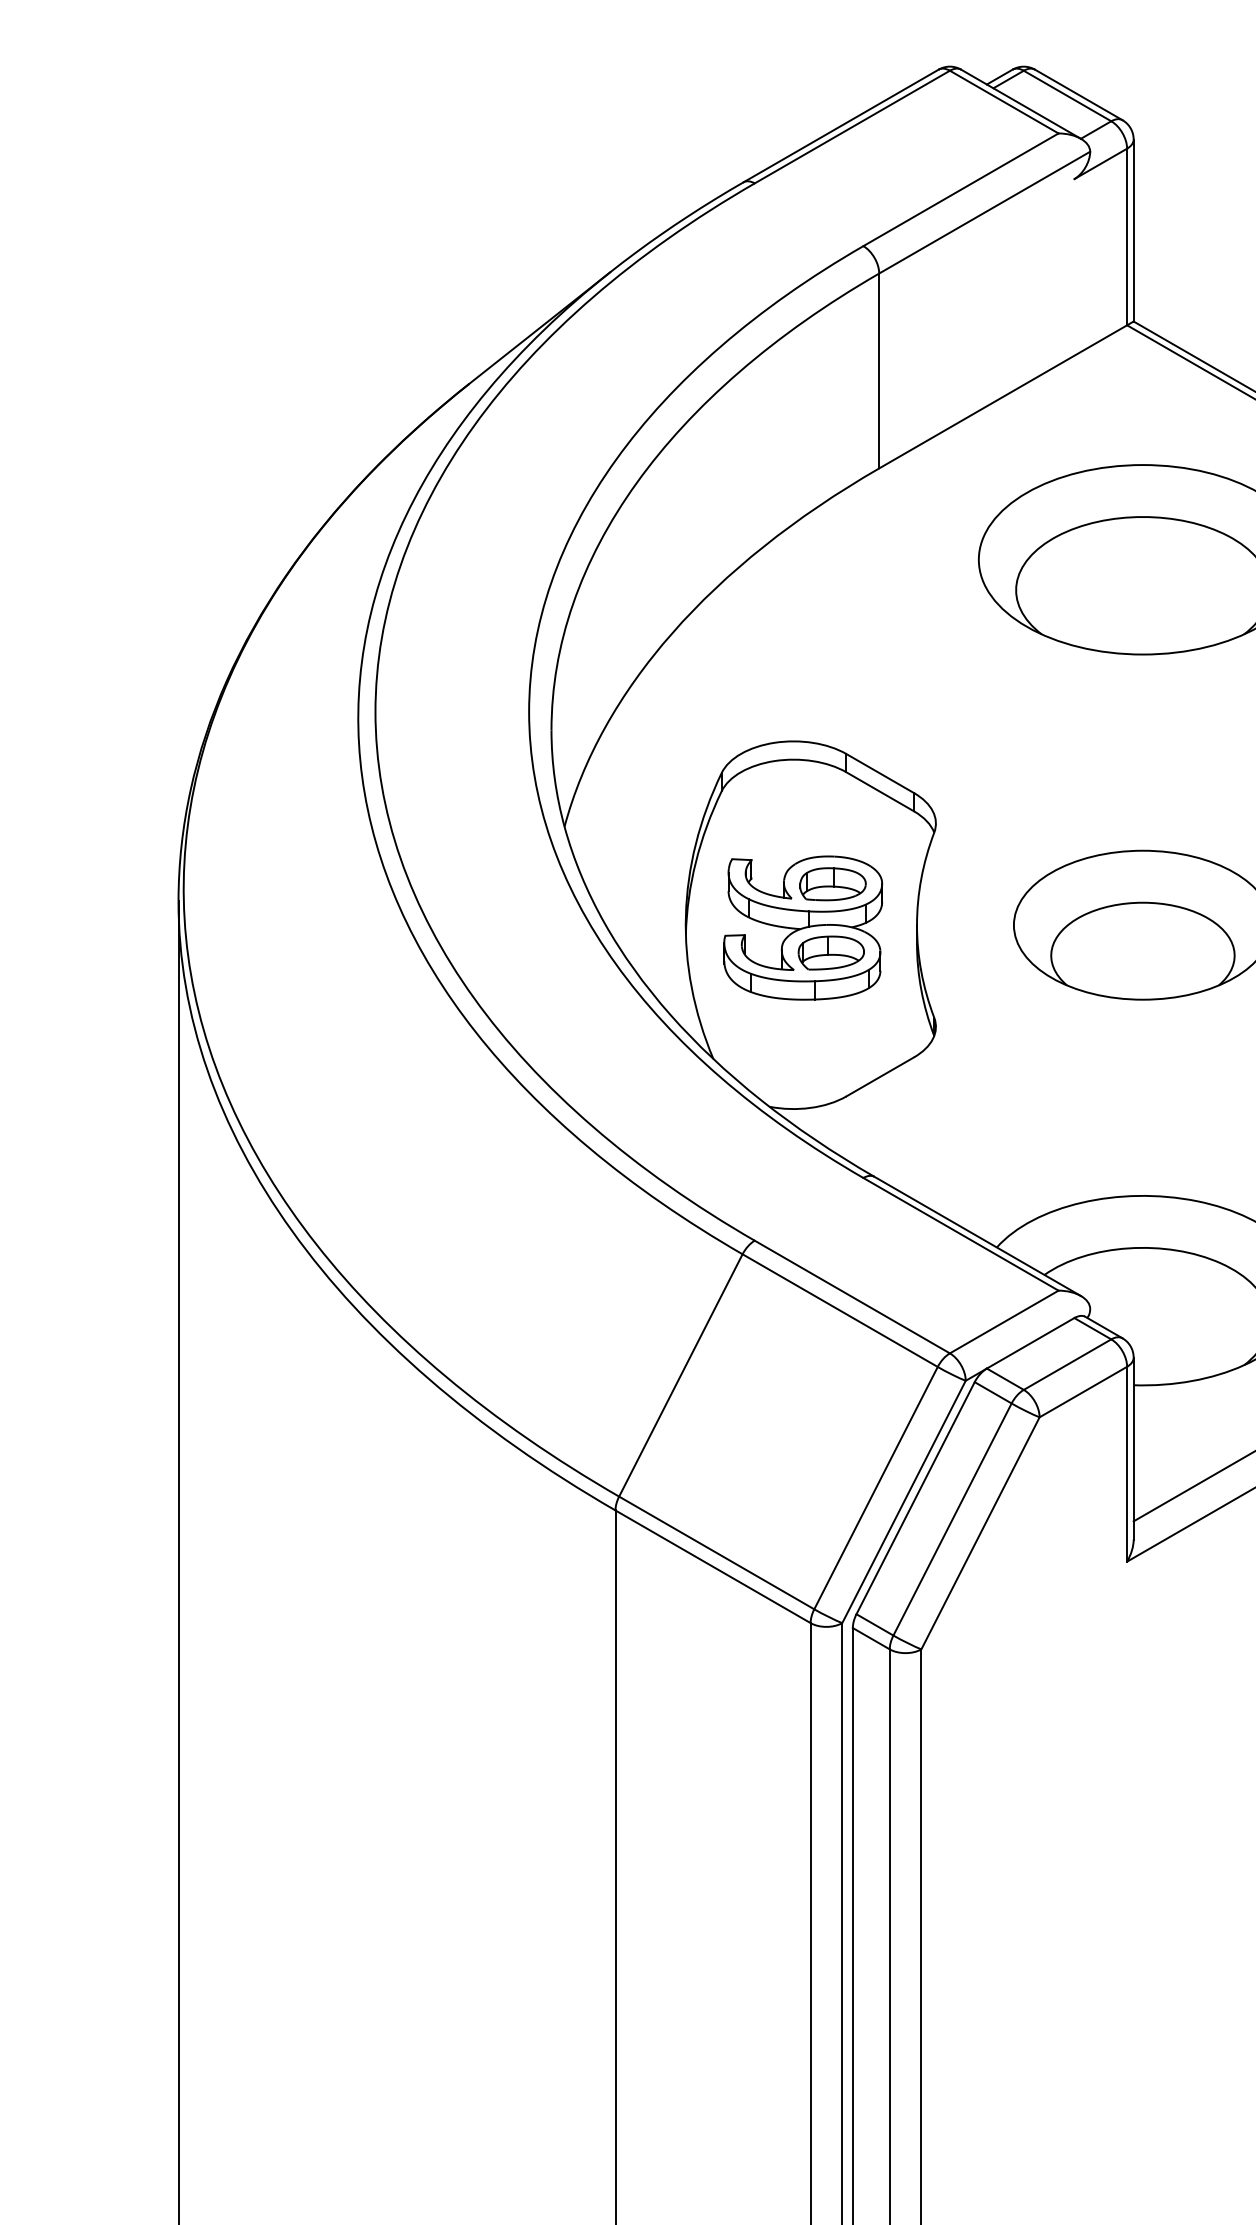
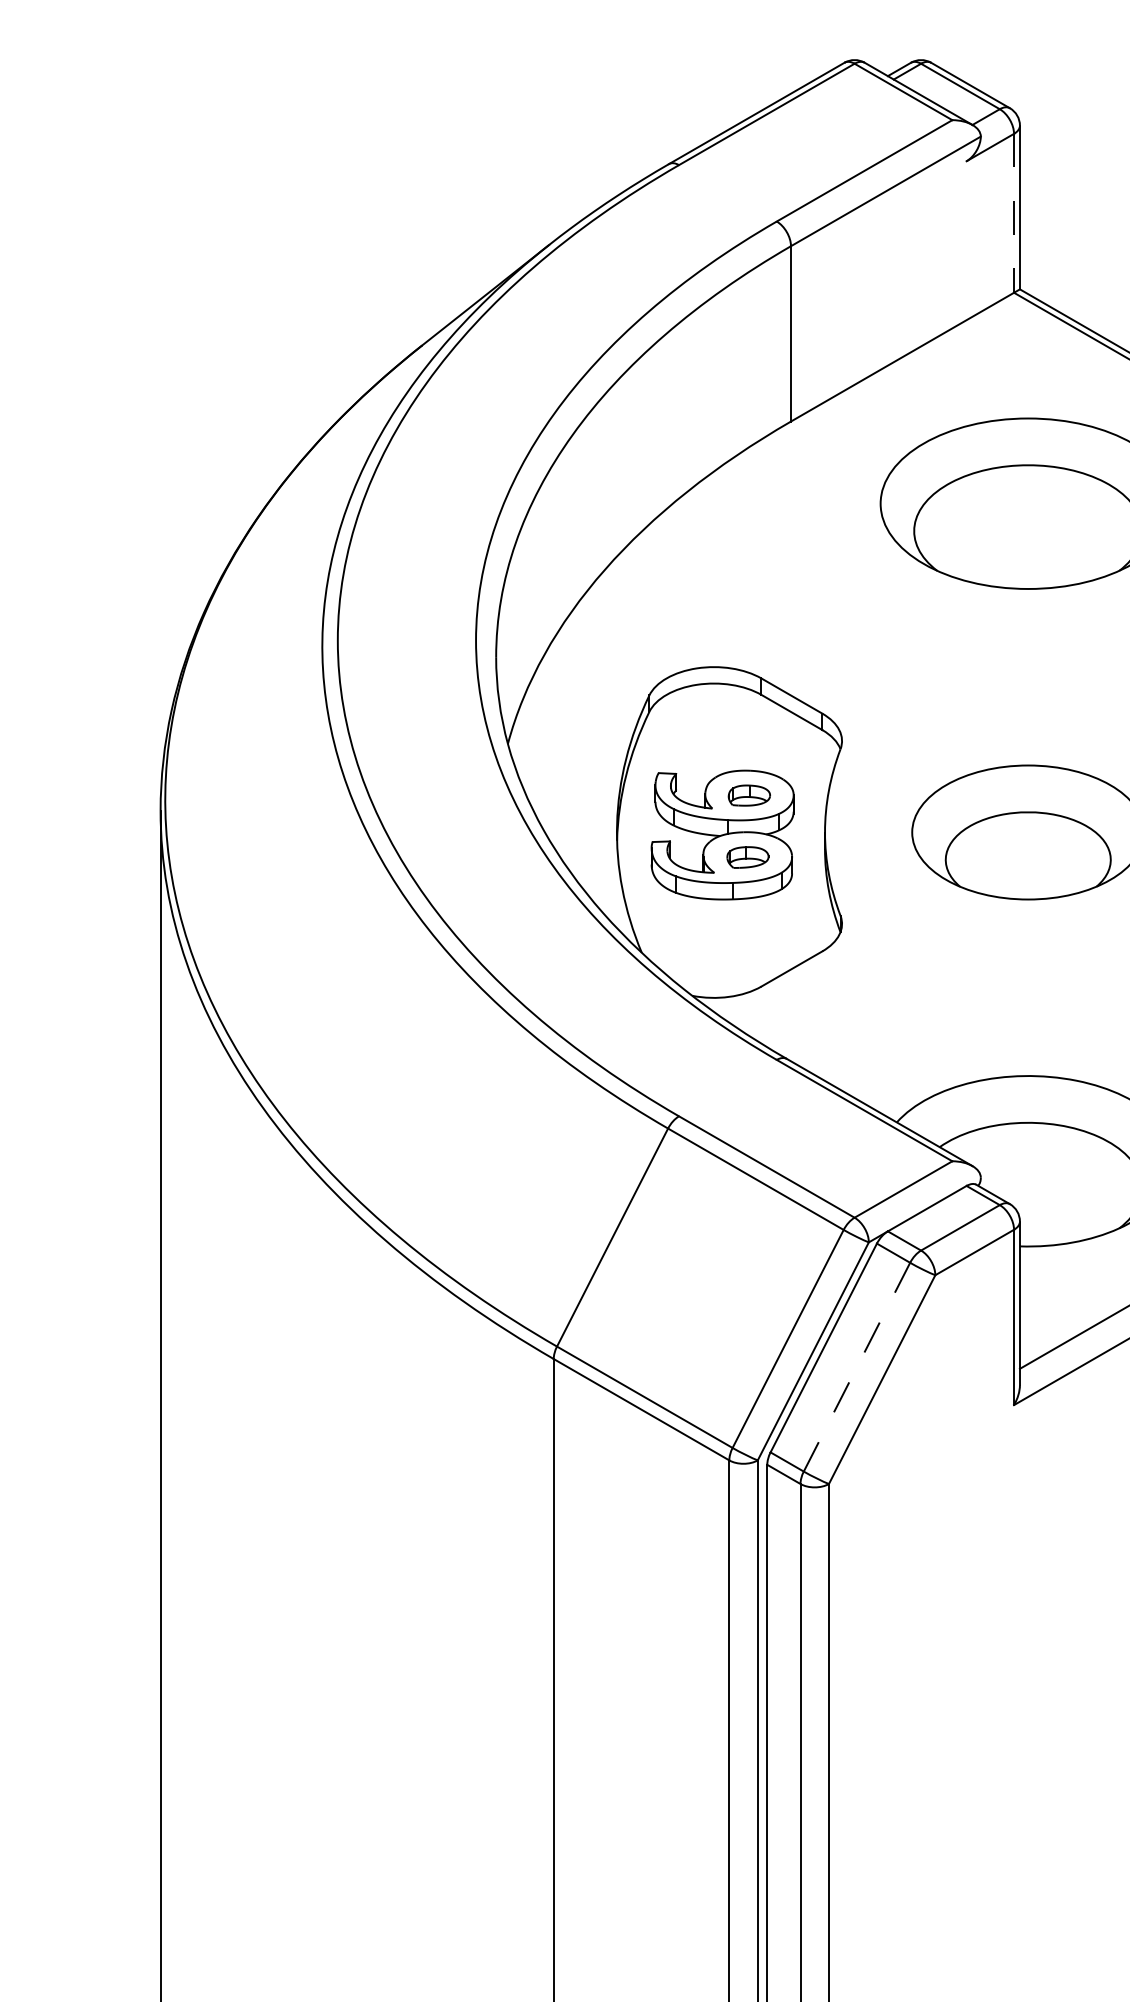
line: (1127, 237) -> (1014, 213), solid -> dashed
part: (833, 884) -> (749, 795), size x0.7
part: (830, 952) -> (747, 857), size x0.7
line: (952, 1519) -> (856, 1367), solid -> dashed

